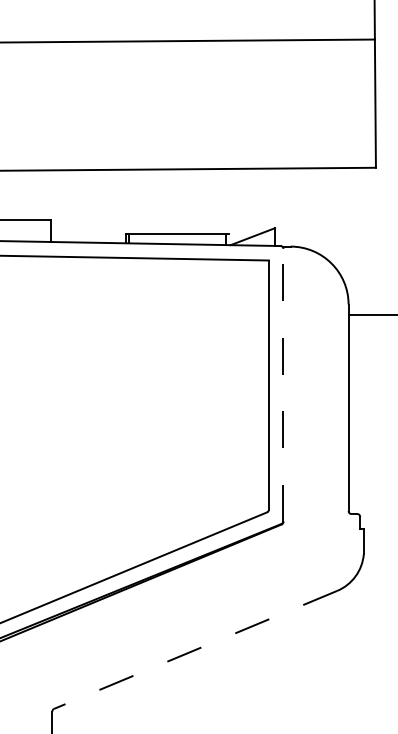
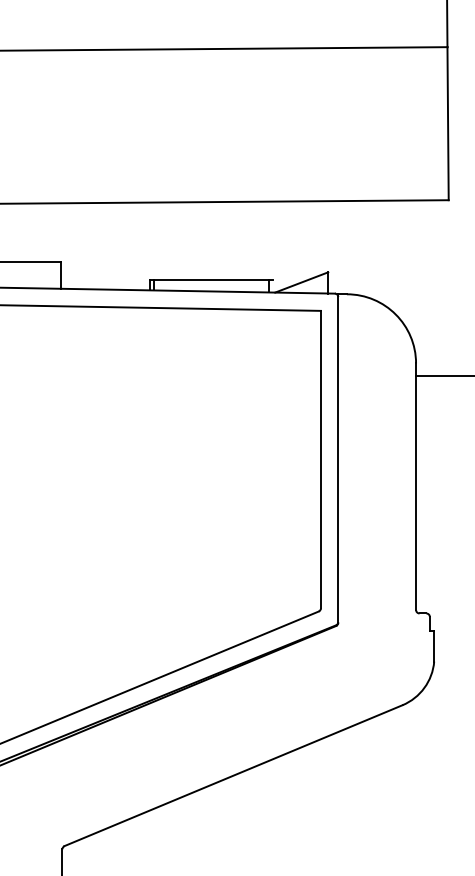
line: (283, 384) -> (338, 458), dashed -> solid
line: (195, 649) -> (233, 775), dashed -> solid

